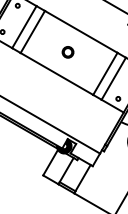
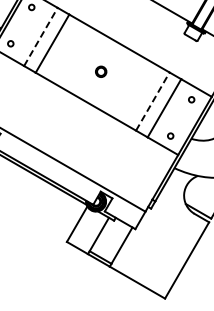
line: (24, 26) -> (40, 36), solid -> dashed
part: (67, 52) -> (100, 71), size x0.7
line: (105, 73) -> (152, 101), solid -> dashed

